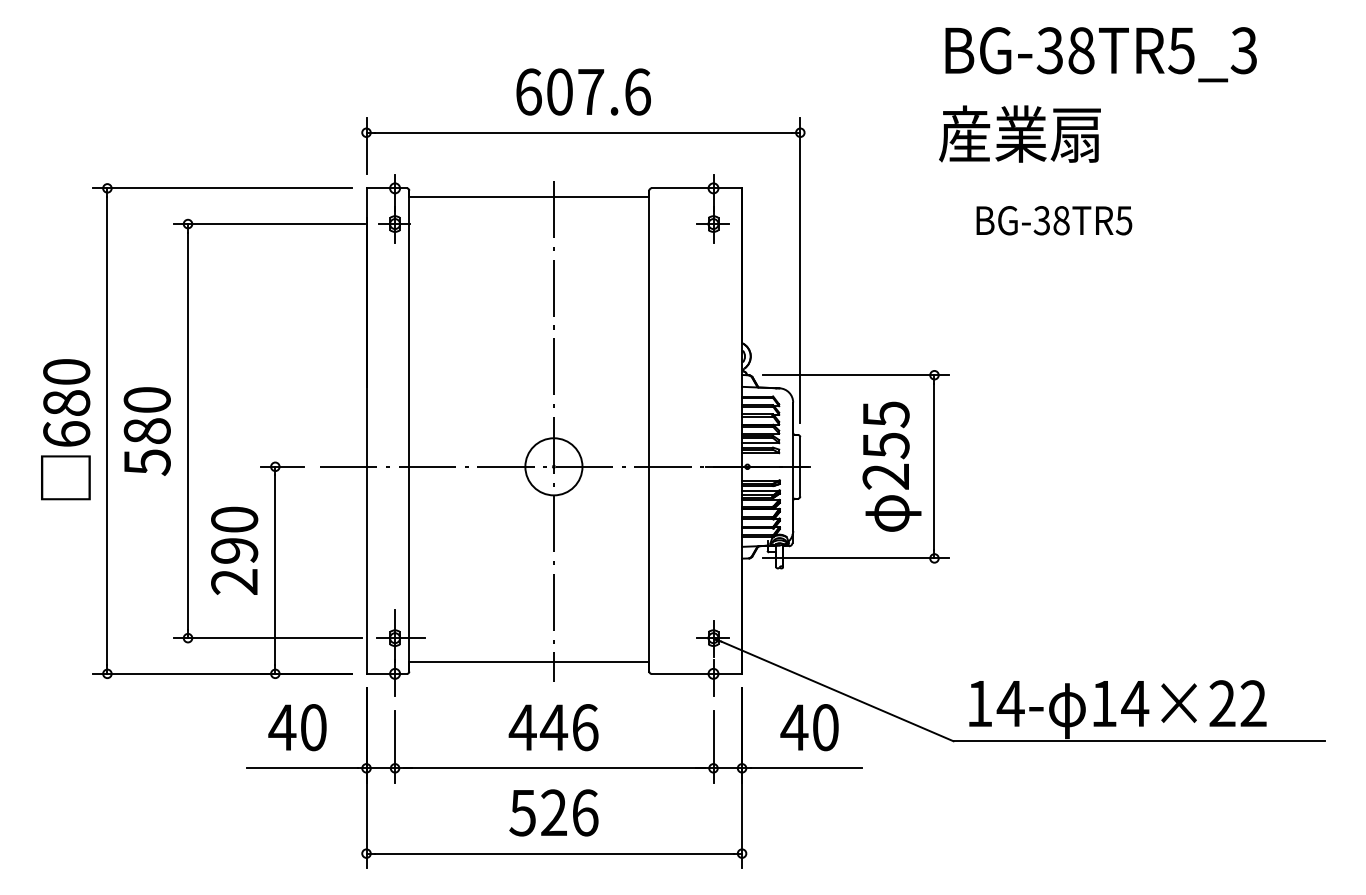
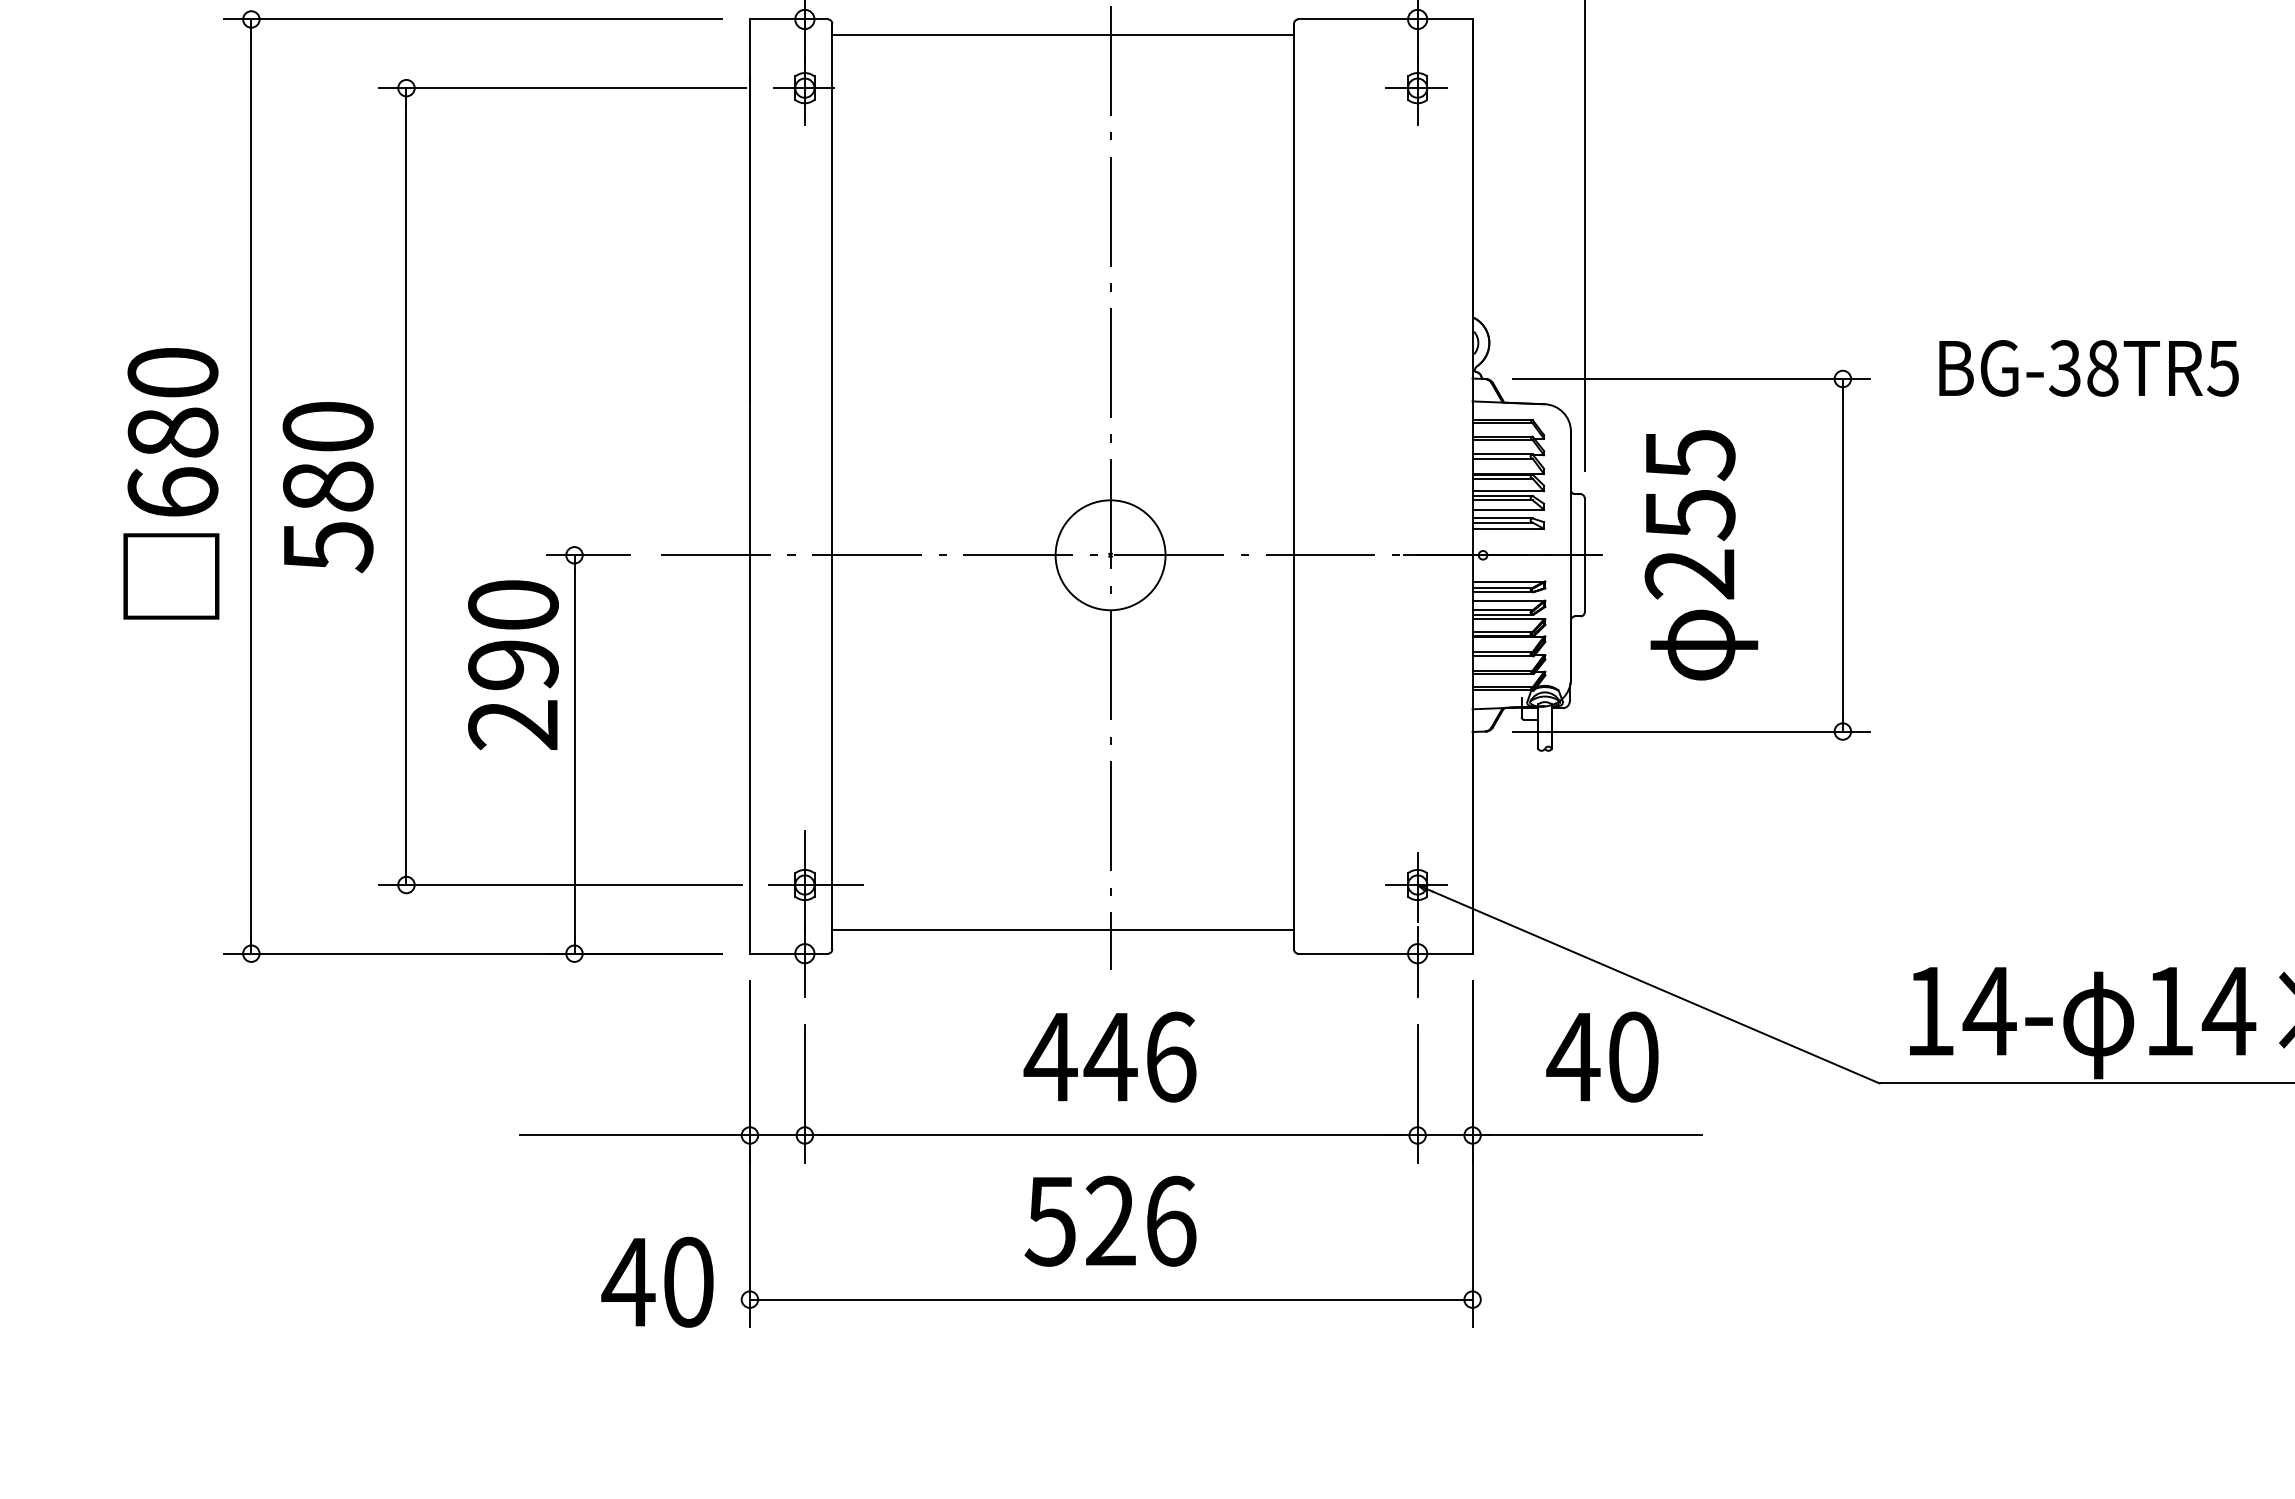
text: (1054, 220) -> (2089, 368), moved
text: (891, 466) -> (1700, 554), moved
text: (234, 550) -> (513, 664), moved
text: (297, 727) -> (657, 1282), moved

